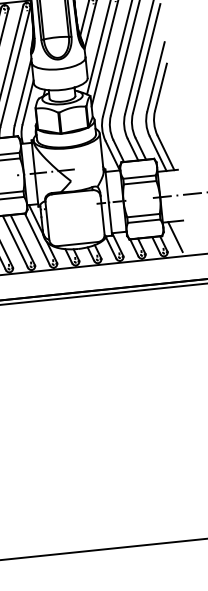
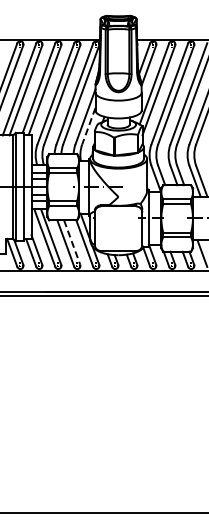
line: (27, 102) -> (88, 126), solid -> dashed
line: (23, 239) -> (72, 242), solid -> dashed

